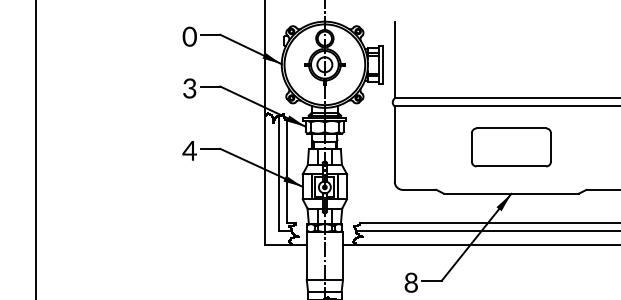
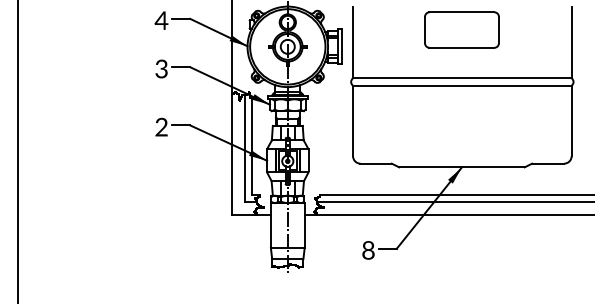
text: (189, 36) -> (161, 20), 0 -> 4
part: (510, 146) -> (461, 29), moved
text: (189, 150) -> (161, 126), 4 -> 2

